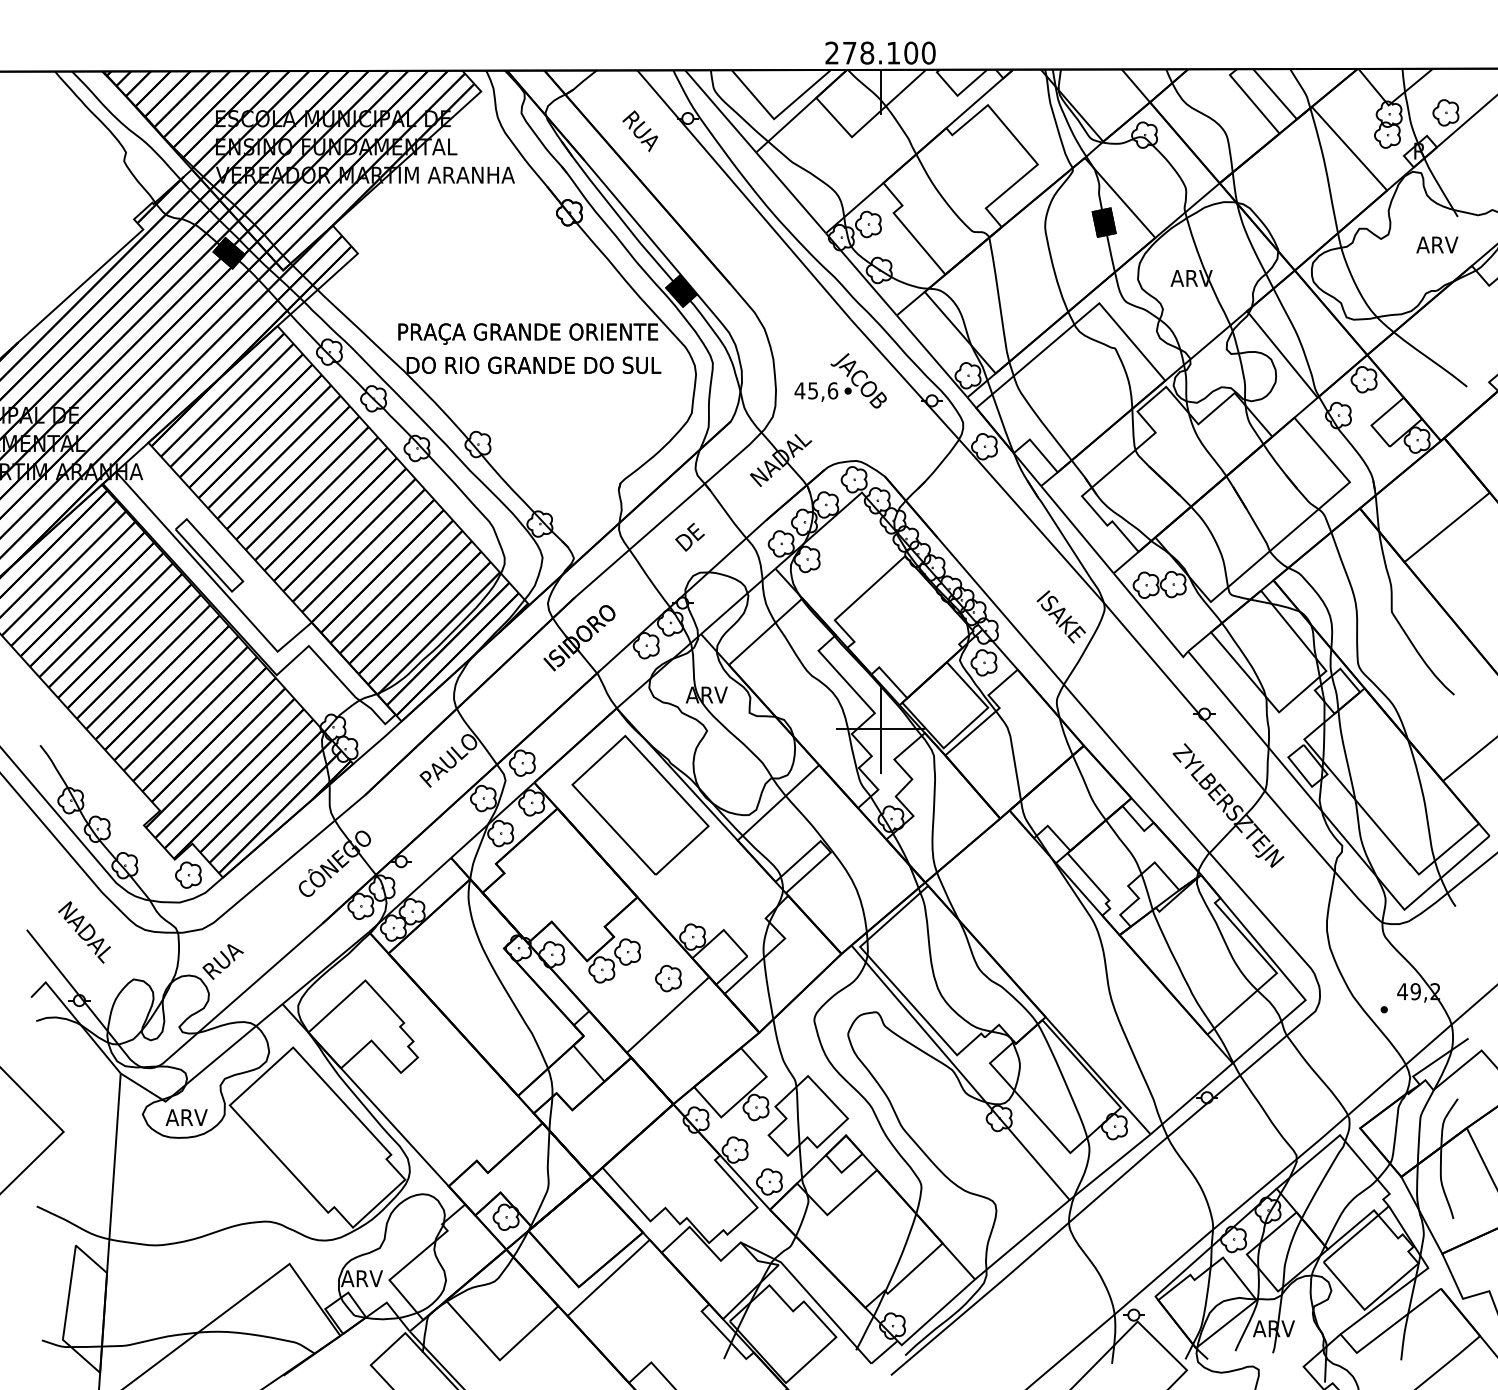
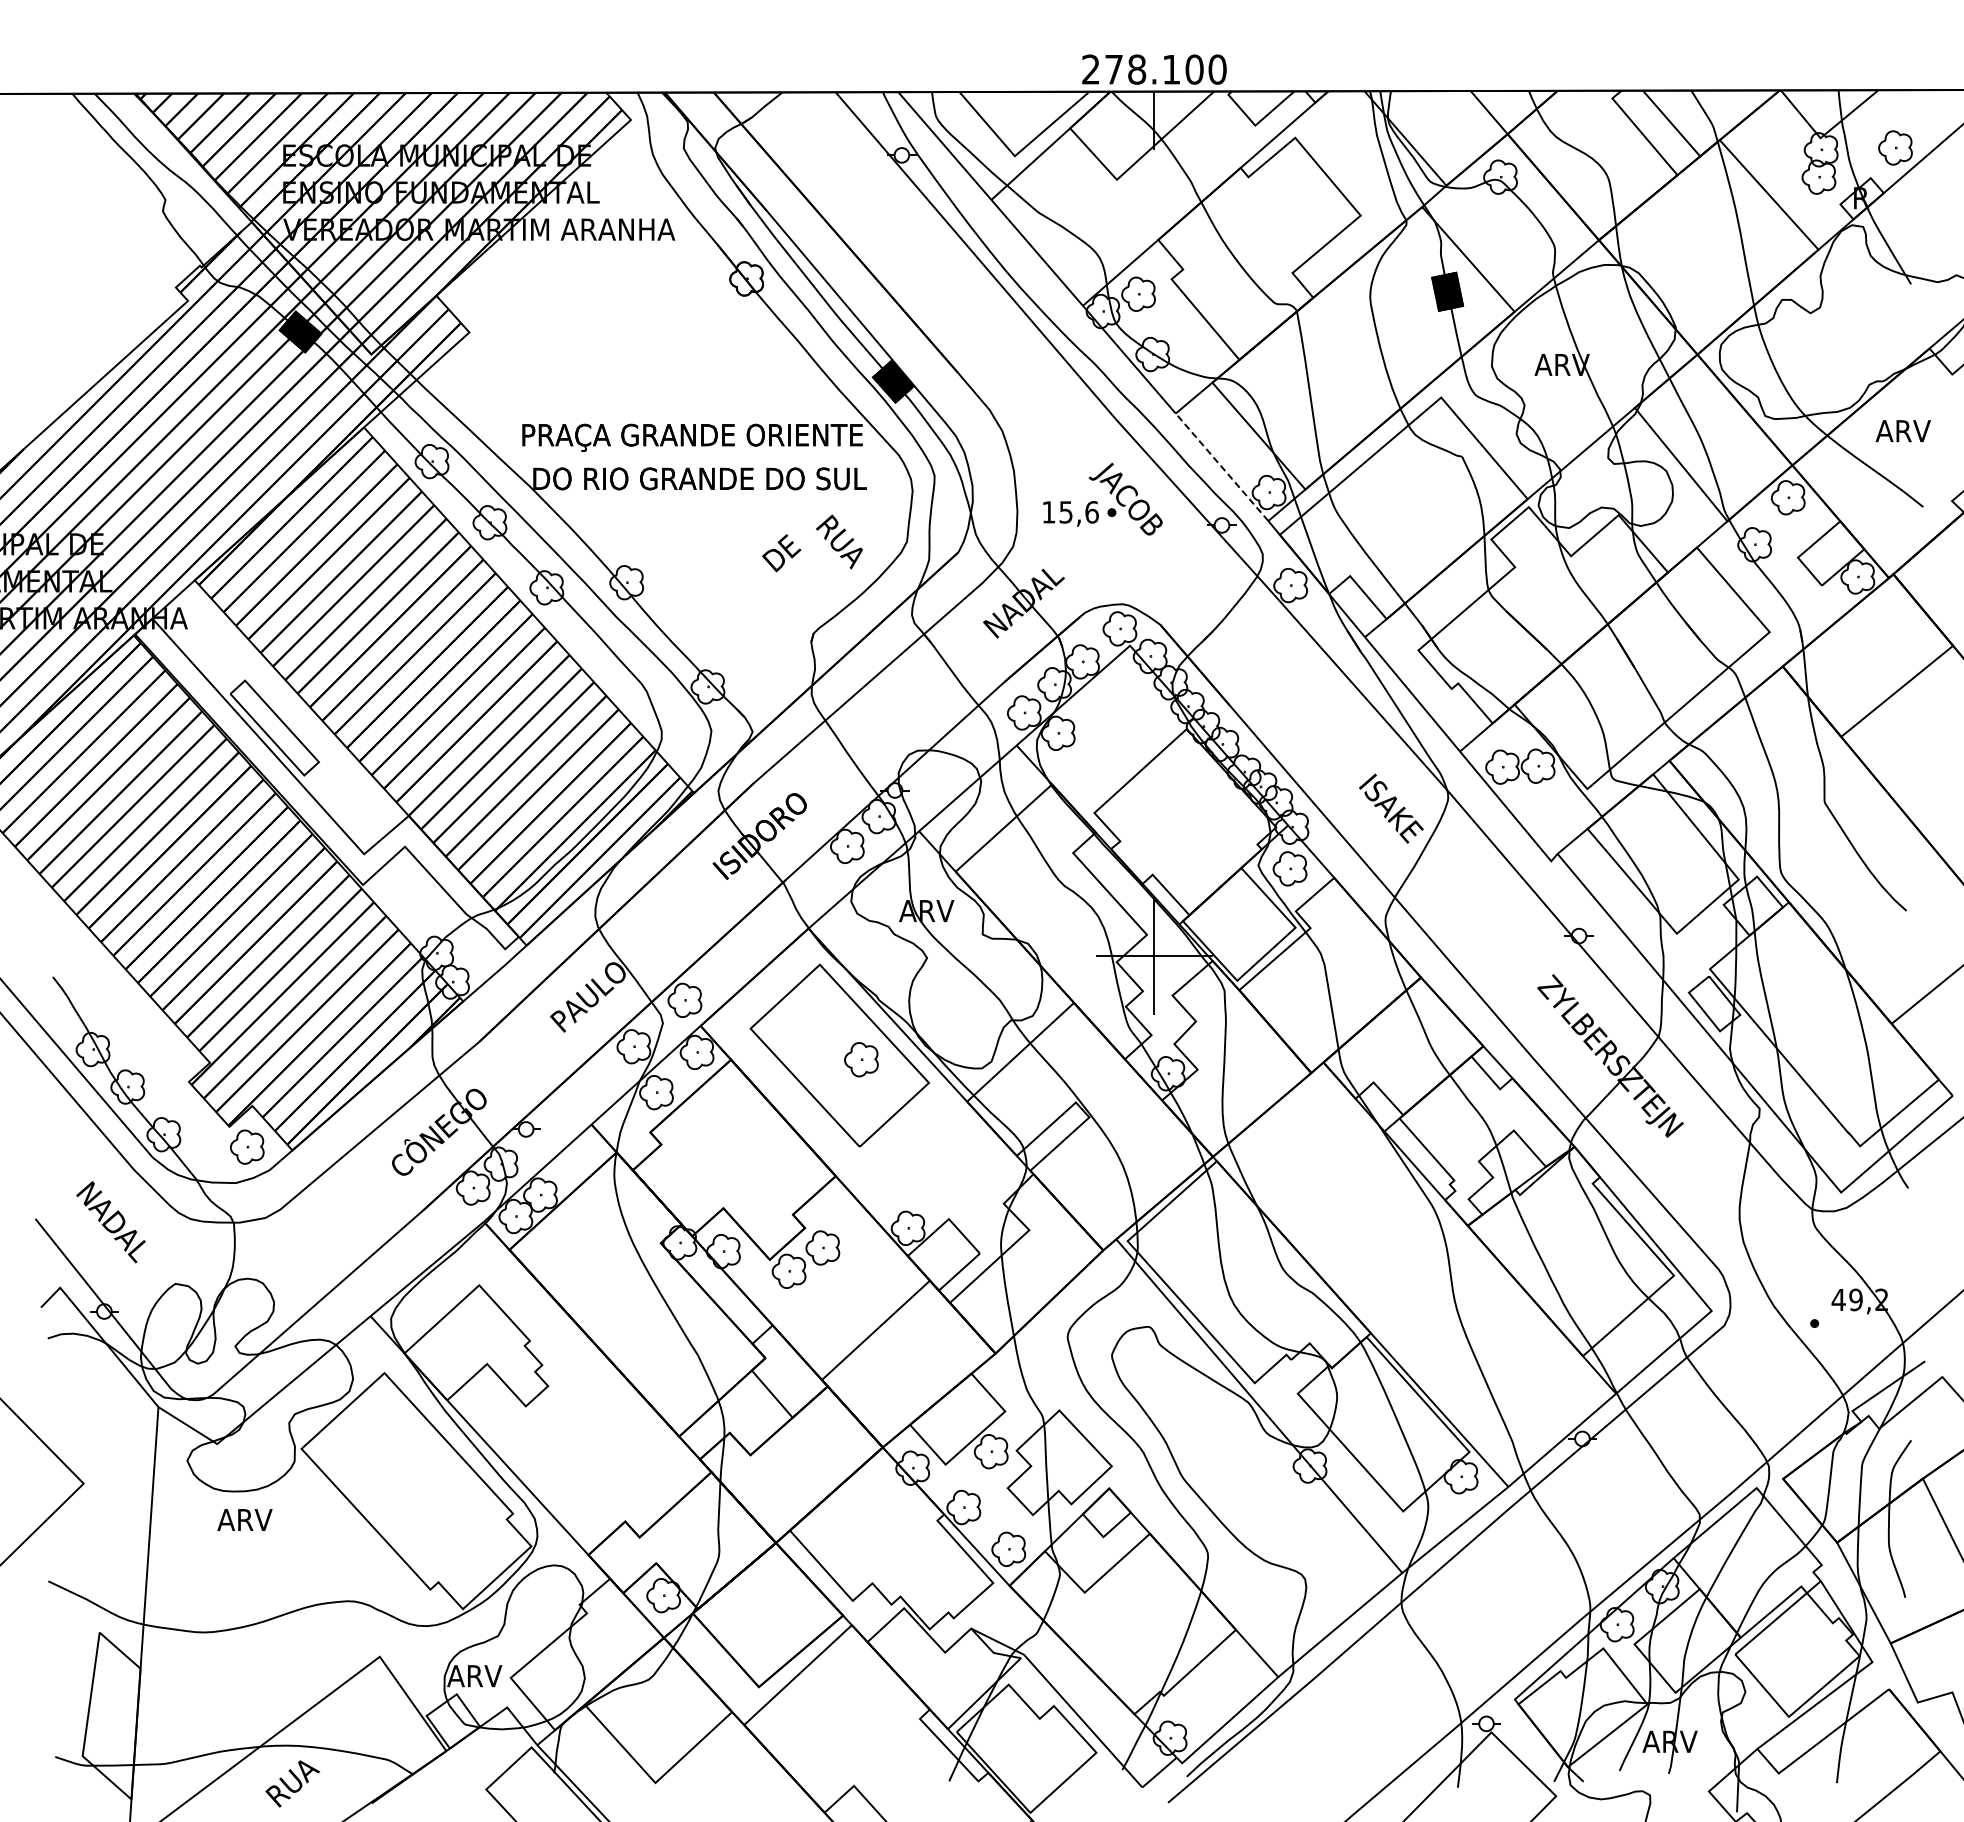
text: (640, 130) -> (839, 541), moved
text: (1436, 245) -> (1902, 431), moved
line: (932, 356) -> (1222, 467), solid -> dashed
text: (799, 390) -> (1048, 512), 45,6 -> 15,6
text: (689, 537) -> (781, 553), moved
text: (222, 961) -> (292, 1783), moved
part: (668, 978) -> (861, 1059), moved
text: (186, 1117) -> (244, 1519), moved

